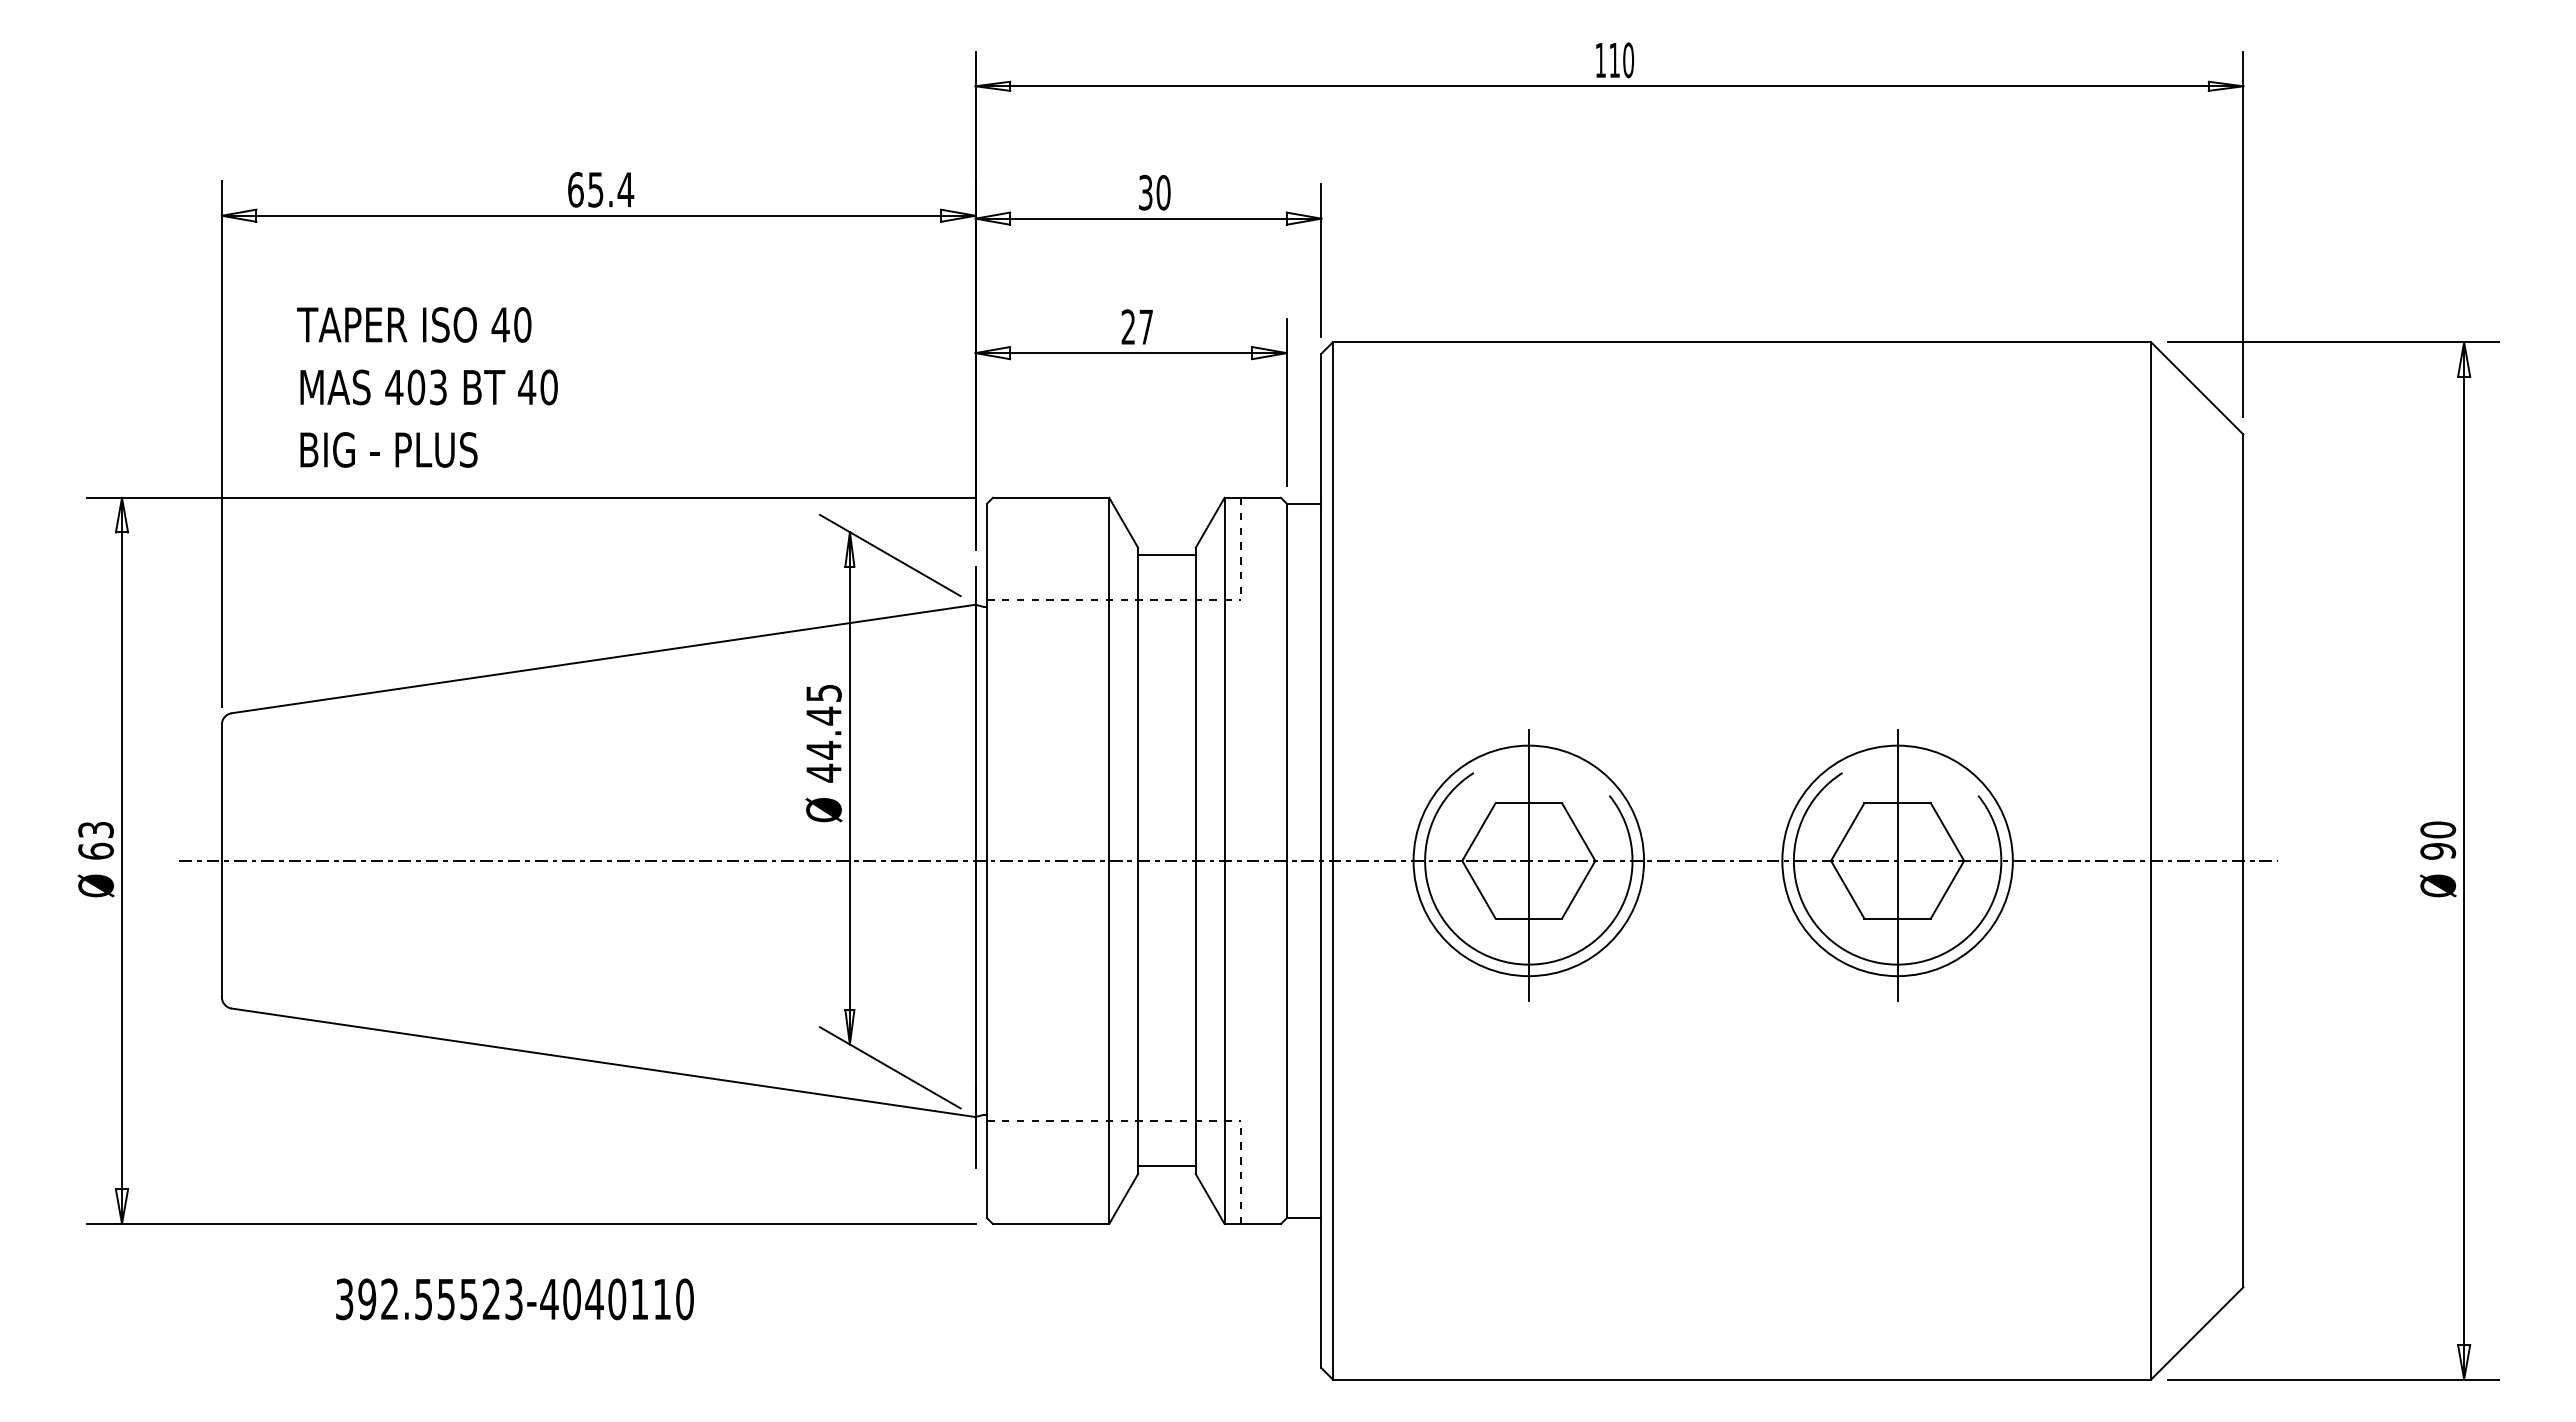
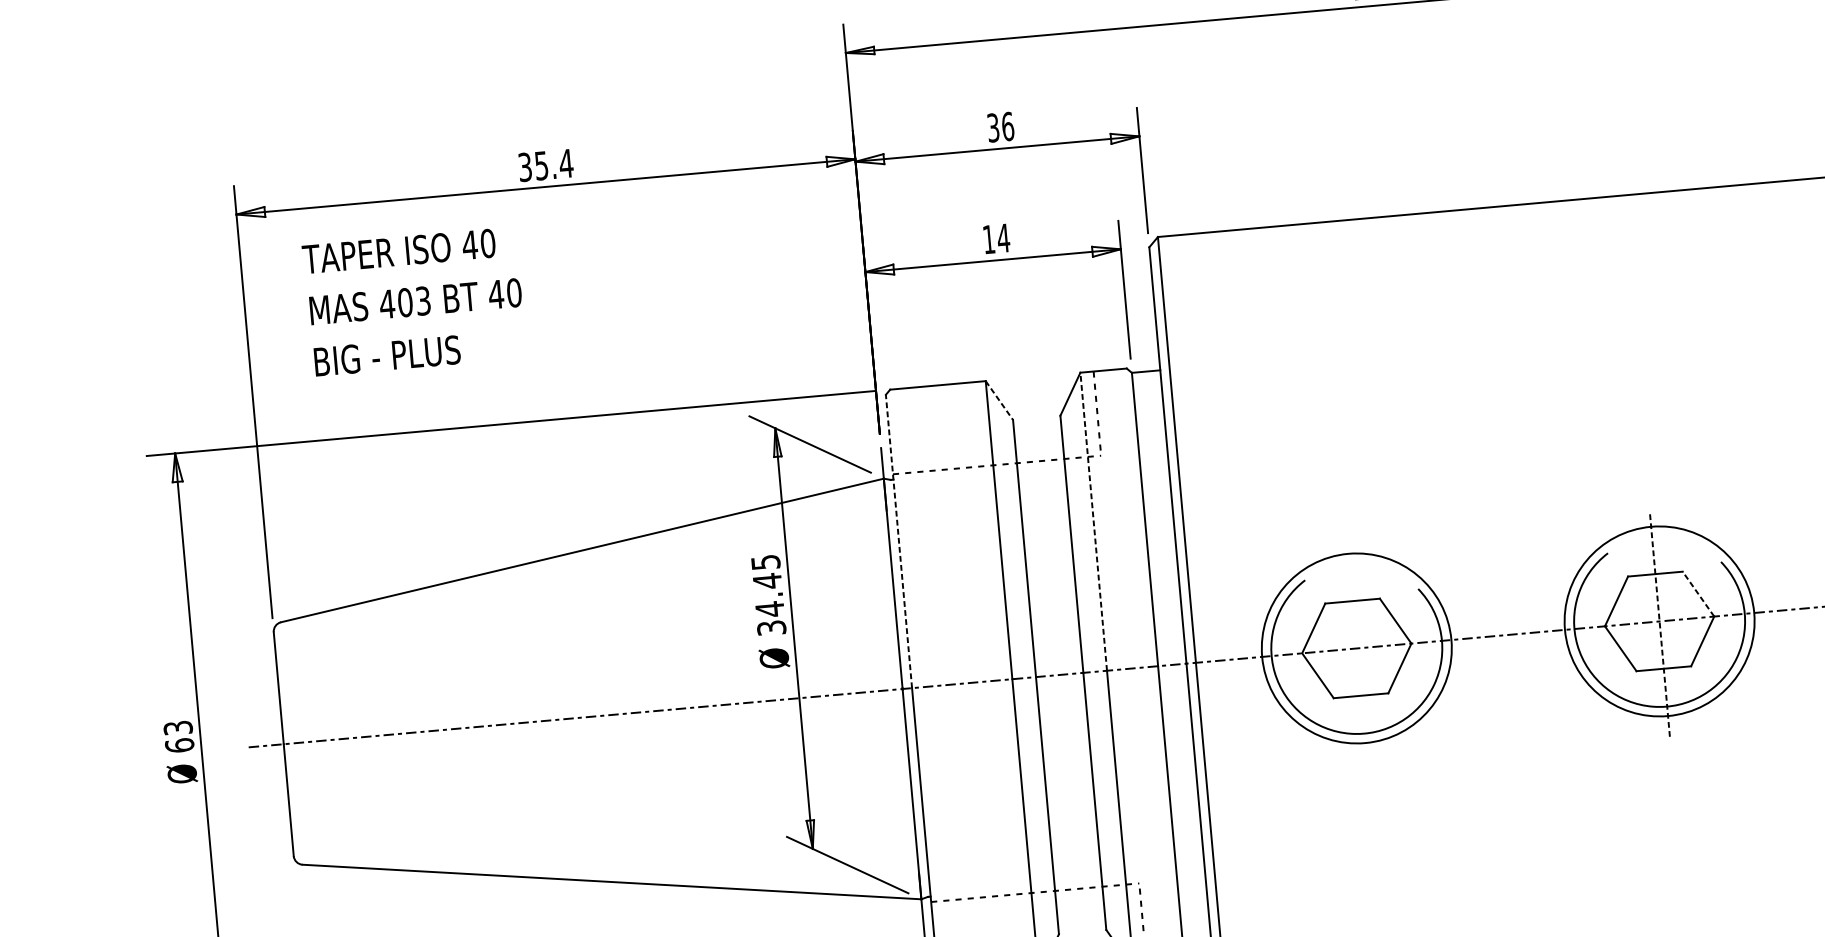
text: (575, 189) -> (524, 167), 65.4 -> 35.4
text: (1163, 192) -> (1007, 126), 30 -> 36
text: (1137, 326) -> (996, 238), 27 -> 14
text: (427, 387) -> (414, 301), moved
line: (1123, 522) -> (999, 400), solid -> dashed
line: (1166, 555) -> (1036, 424), removed
line: (1224, 679) -> (1093, 521), solid -> dashed
line: (987, 682) -> (899, 541), solid -> dashed
text: (823, 772) -> (771, 627), 44.45 -> 34.45
line: (1947, 831) -> (1698, 593), solid -> dashed
line: (1528, 865) -> (1356, 652), removed
line: (1897, 865) -> (1659, 625), solid -> dashed
line: (1166, 1166) -> (1081, 925), removed

